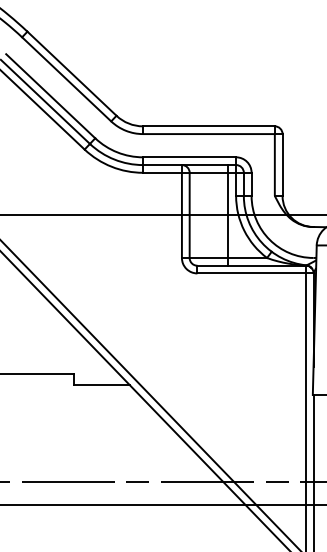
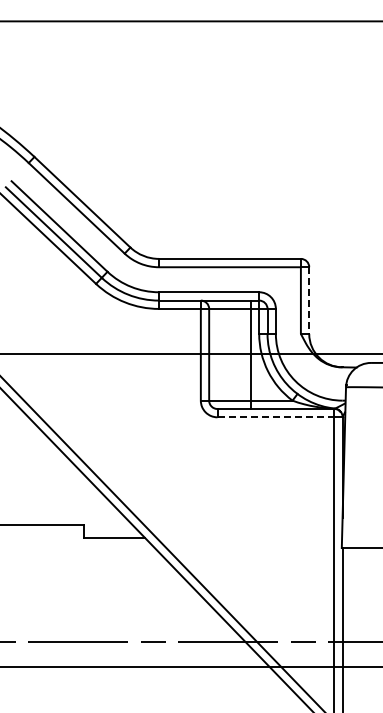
line: (282, 165) -> (309, 301), solid -> dashed
line: (252, 273) -> (276, 417), solid -> dashed

